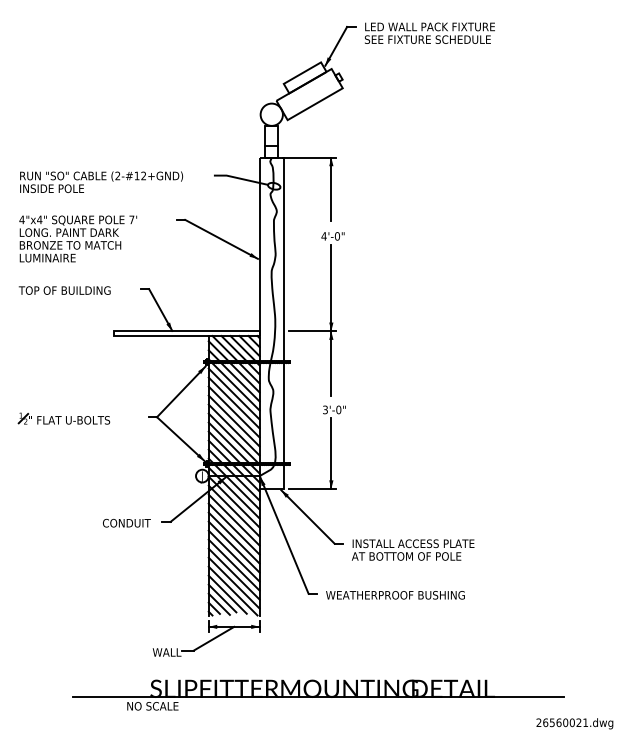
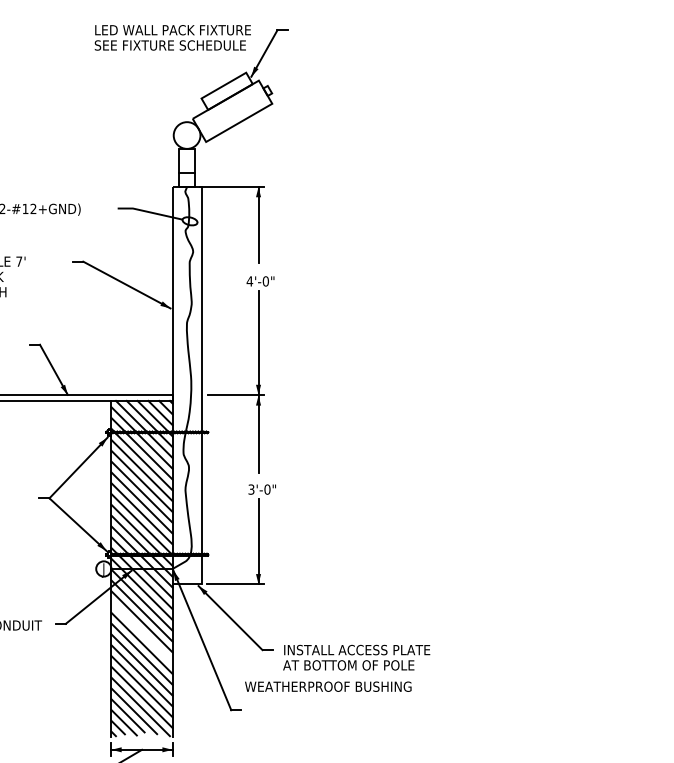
text: (429, 32) -> (172, 36), moved
line: (233, 528) -> (141, 631), removed
text: (395, 595) -> (328, 687), moved

